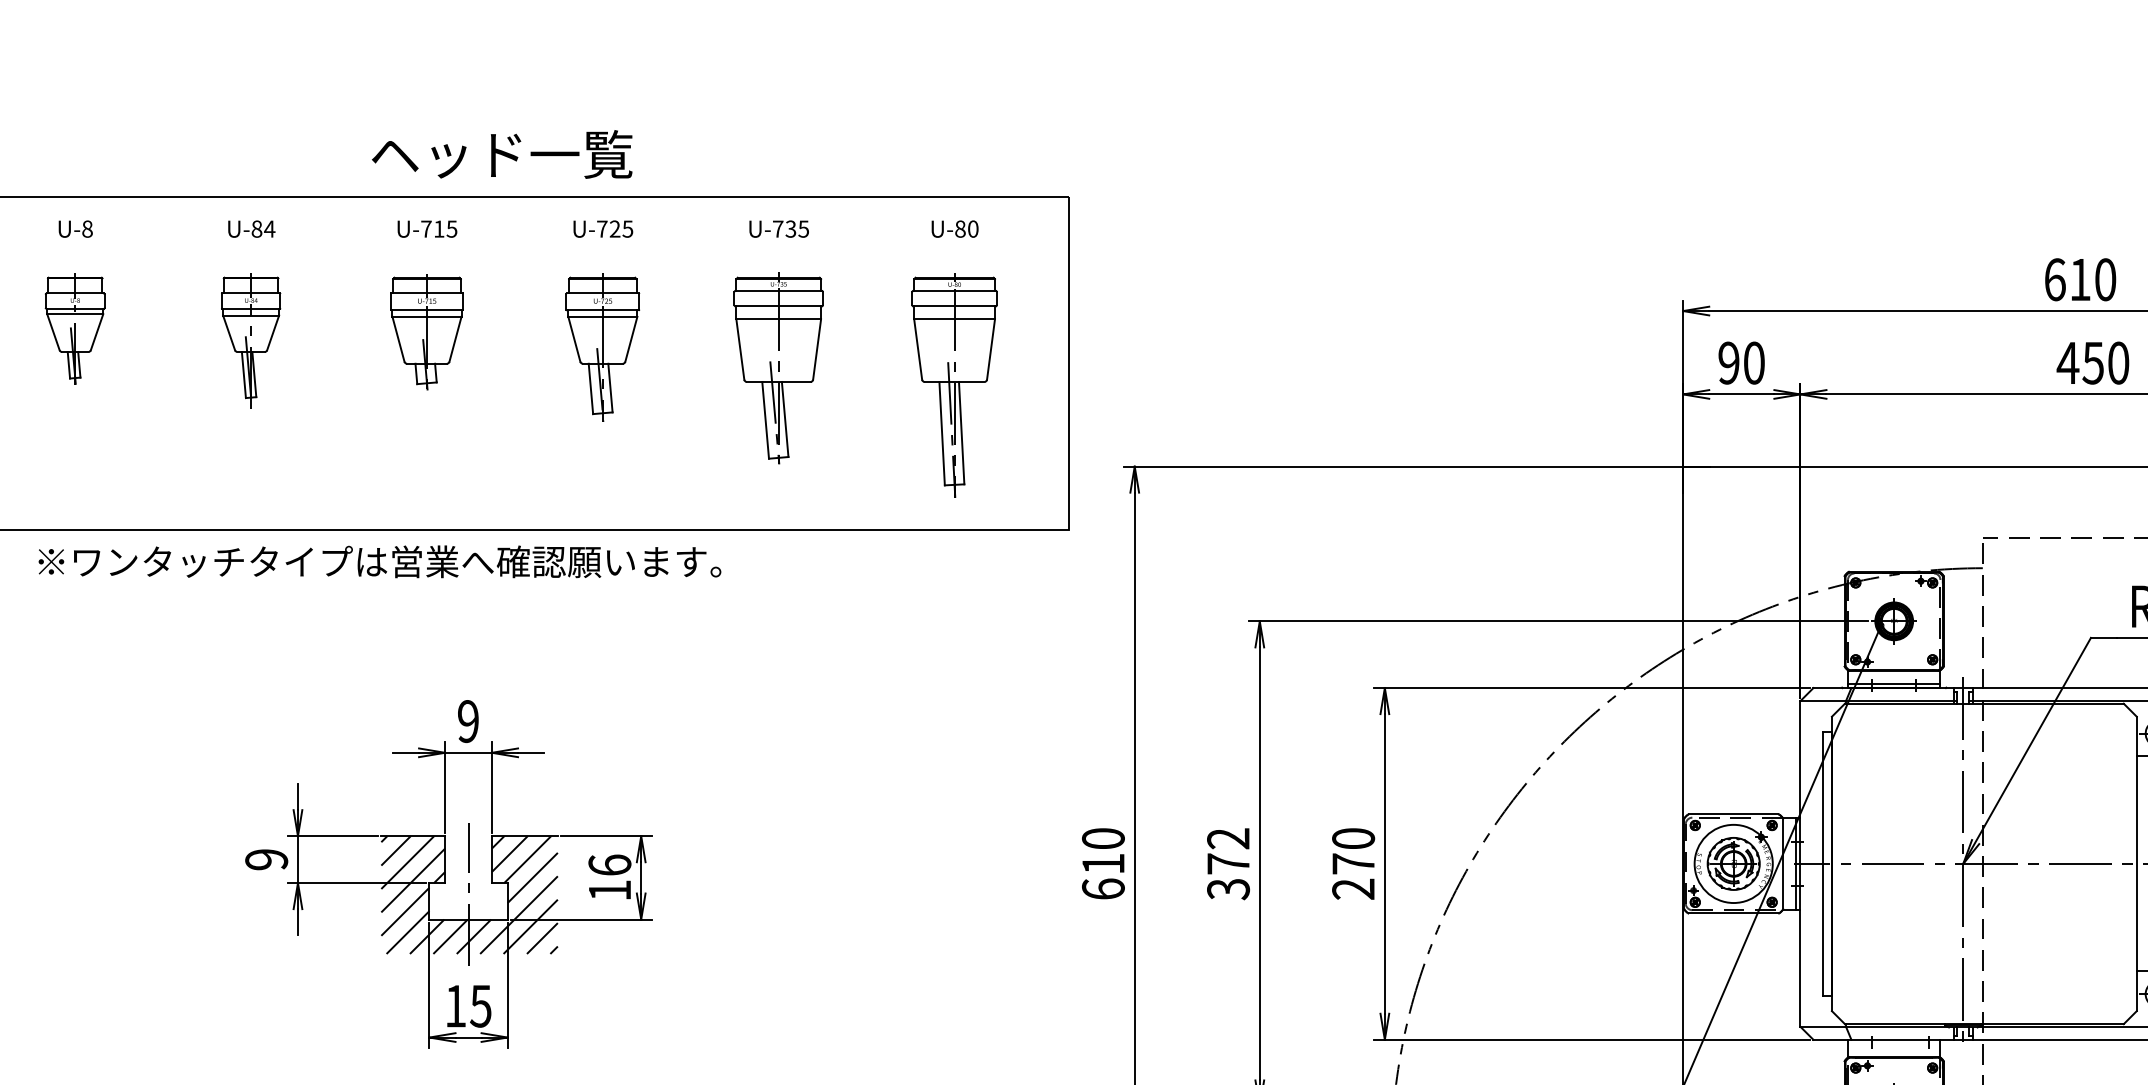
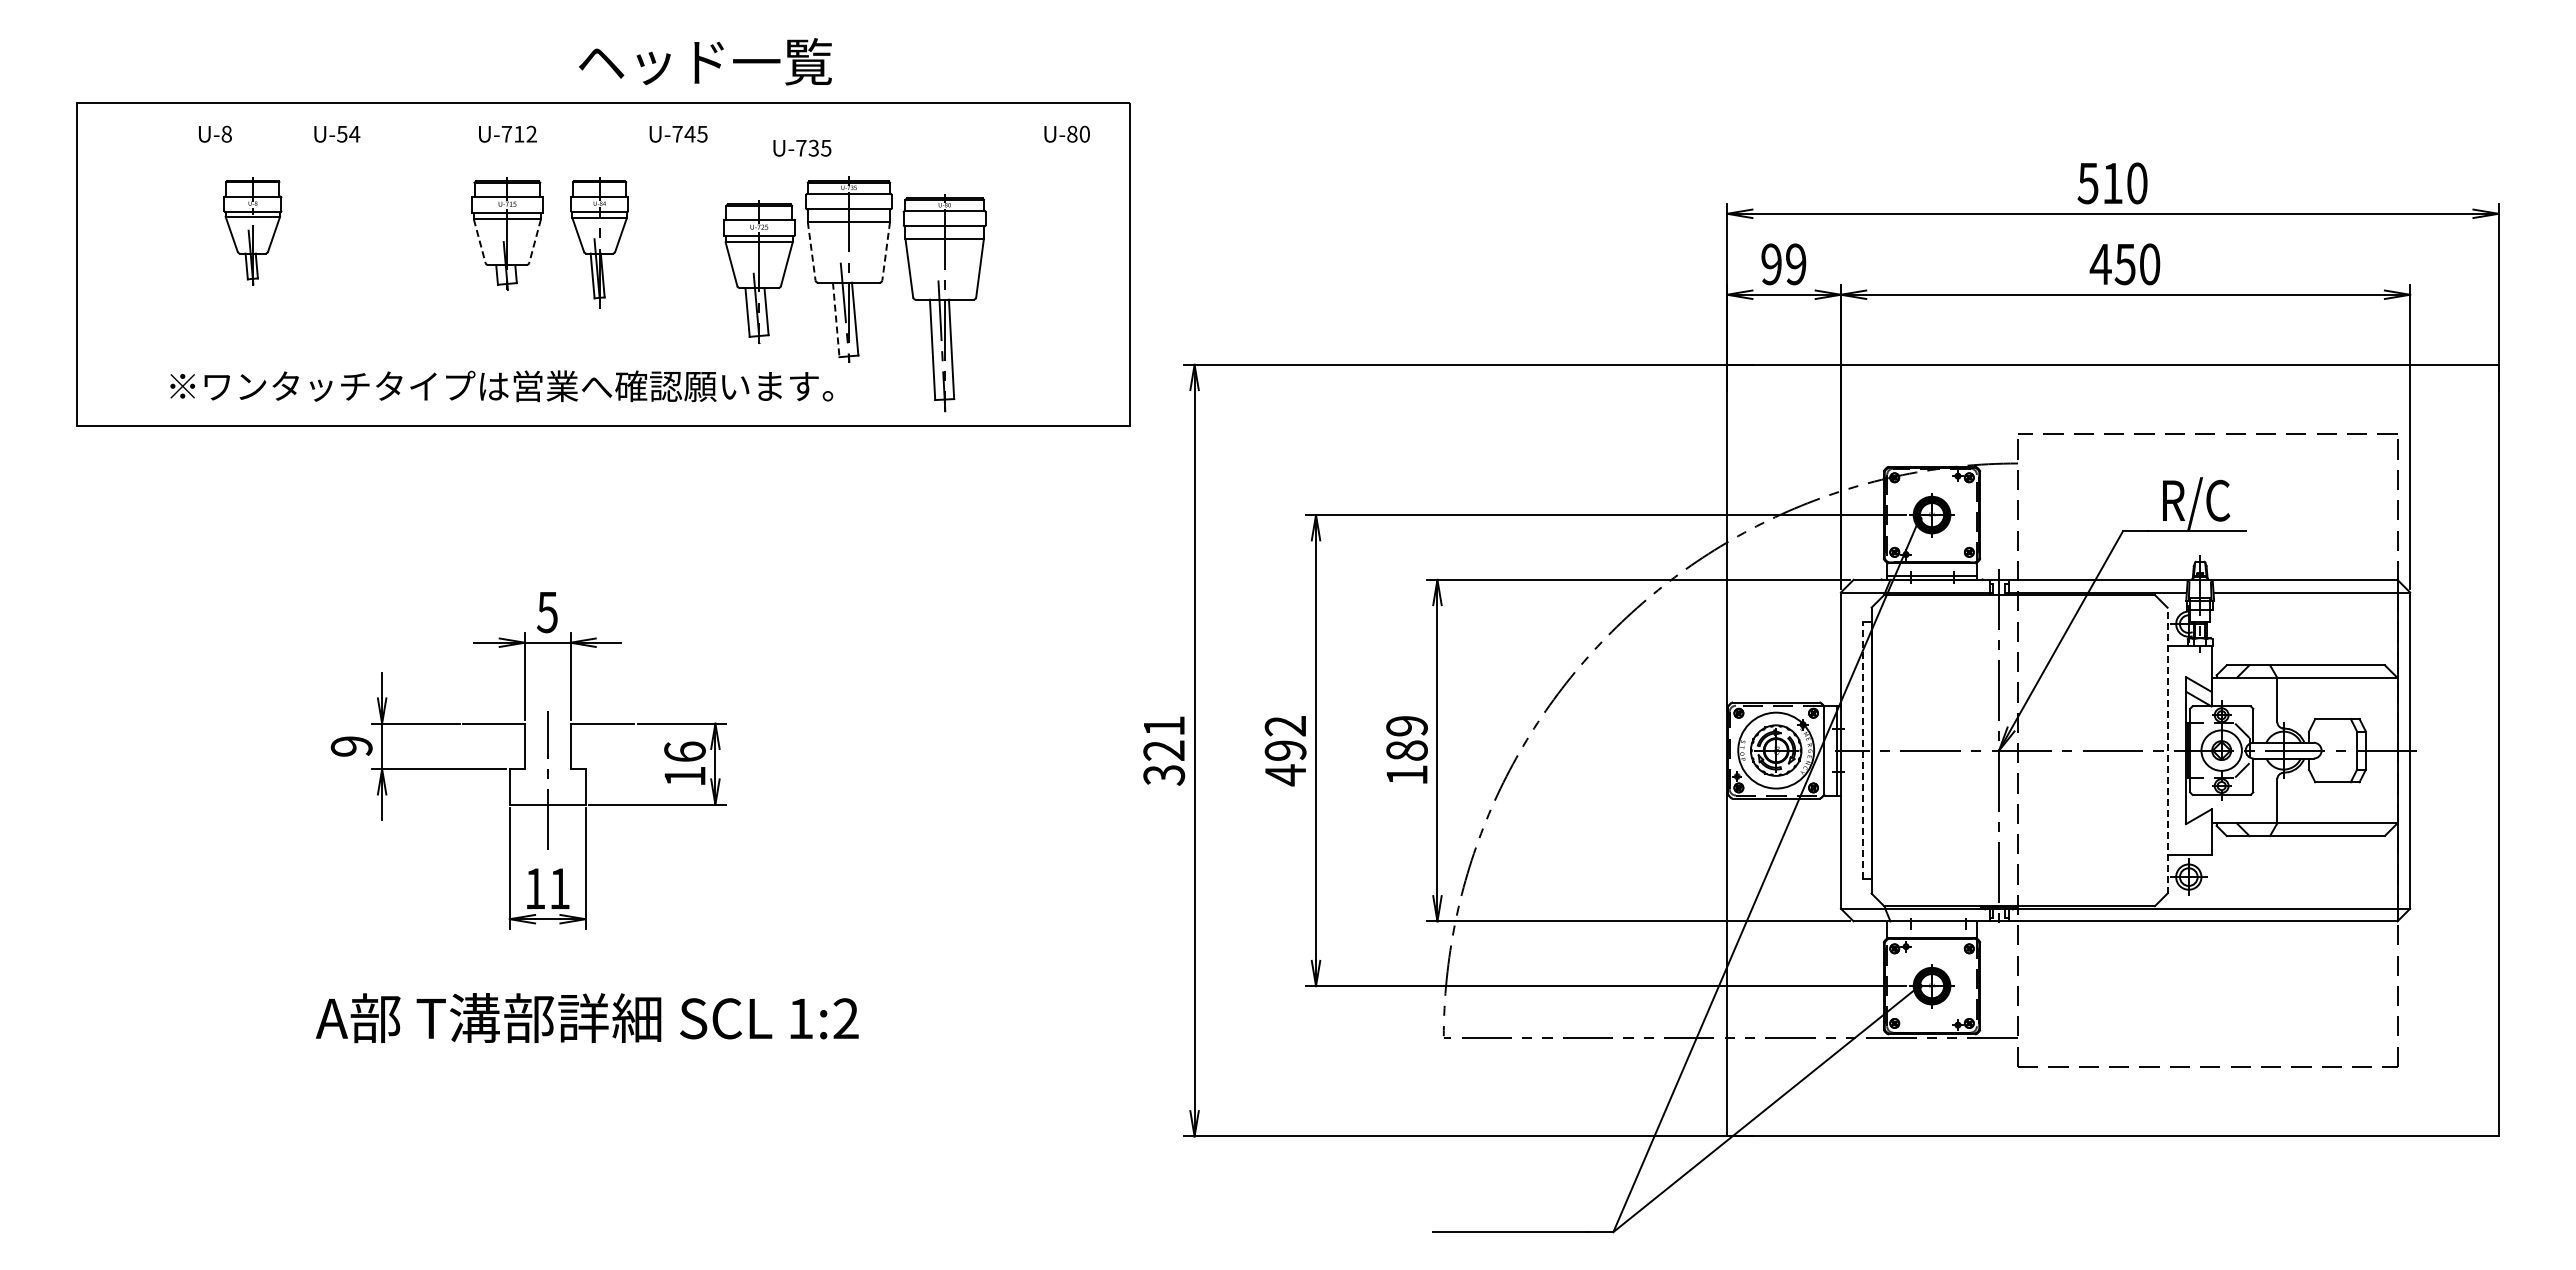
text: (502, 154) -> (705, 61), moved
text: (75, 228) -> (215, 133), moved
text: (257, 228) -> (342, 133), U-84 -> U-54
text: (451, 228) -> (531, 133), U-715 -> U-712
text: (614, 228) -> (689, 133), U-725 -> U-745
text: (779, 228) -> (802, 147), moved
text: (954, 228) -> (1066, 133), moved
text: (2054, 279) -> (2087, 183), 610 -> 510
part: (74, 329) -> (252, 231), moved
line: (398, 339) -> (479, 241), solid -> dashed
line: (455, 339) -> (535, 241), solid -> dashed
part: (250, 340) -> (599, 242), moved
part: (603, 346) -> (759, 271), moved
line: (740, 349) -> (811, 251), solid -> dashed
line: (817, 349) -> (886, 251), solid -> dashed
text: (1754, 363) -> (1796, 264), 90 -> 99
part: (954, 385) -> (944, 303), moved
line: (765, 420) -> (836, 320), solid -> dashed
text: (379, 562) -> (501, 386), moved
text: (468, 721) -> (547, 612), 9 -> 5
text: (1103, 863) -> (1164, 750), 610 -> 321
text: (1352, 863) -> (1406, 750), 270 -> 189
line: (1822, 863) -> (1862, 750), solid -> dashed
line: (2136, 863) -> (2167, 750), solid -> dashed
text: (1228, 877) -> (1285, 763), 372 -> 492
hatch: (469, 894) -> (548, 780), removed
text: (480, 1005) -> (559, 888), 15 -> 11

